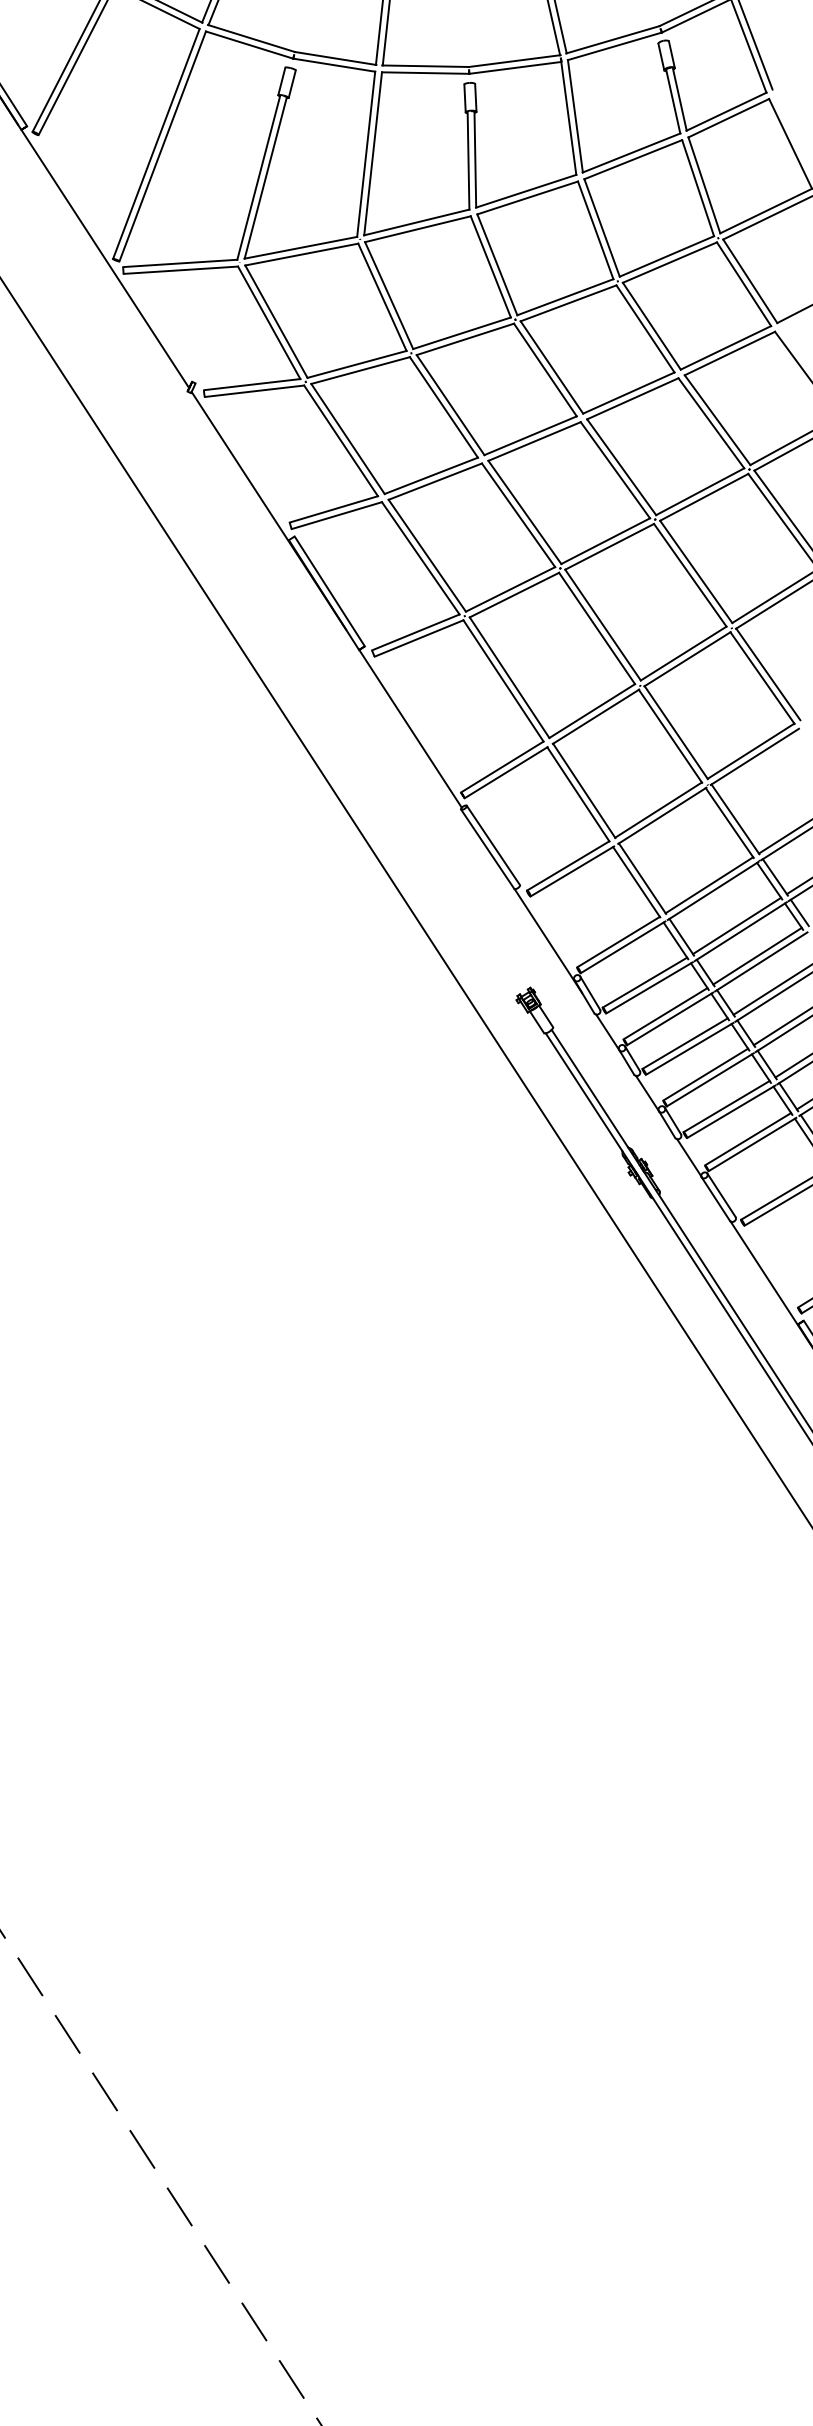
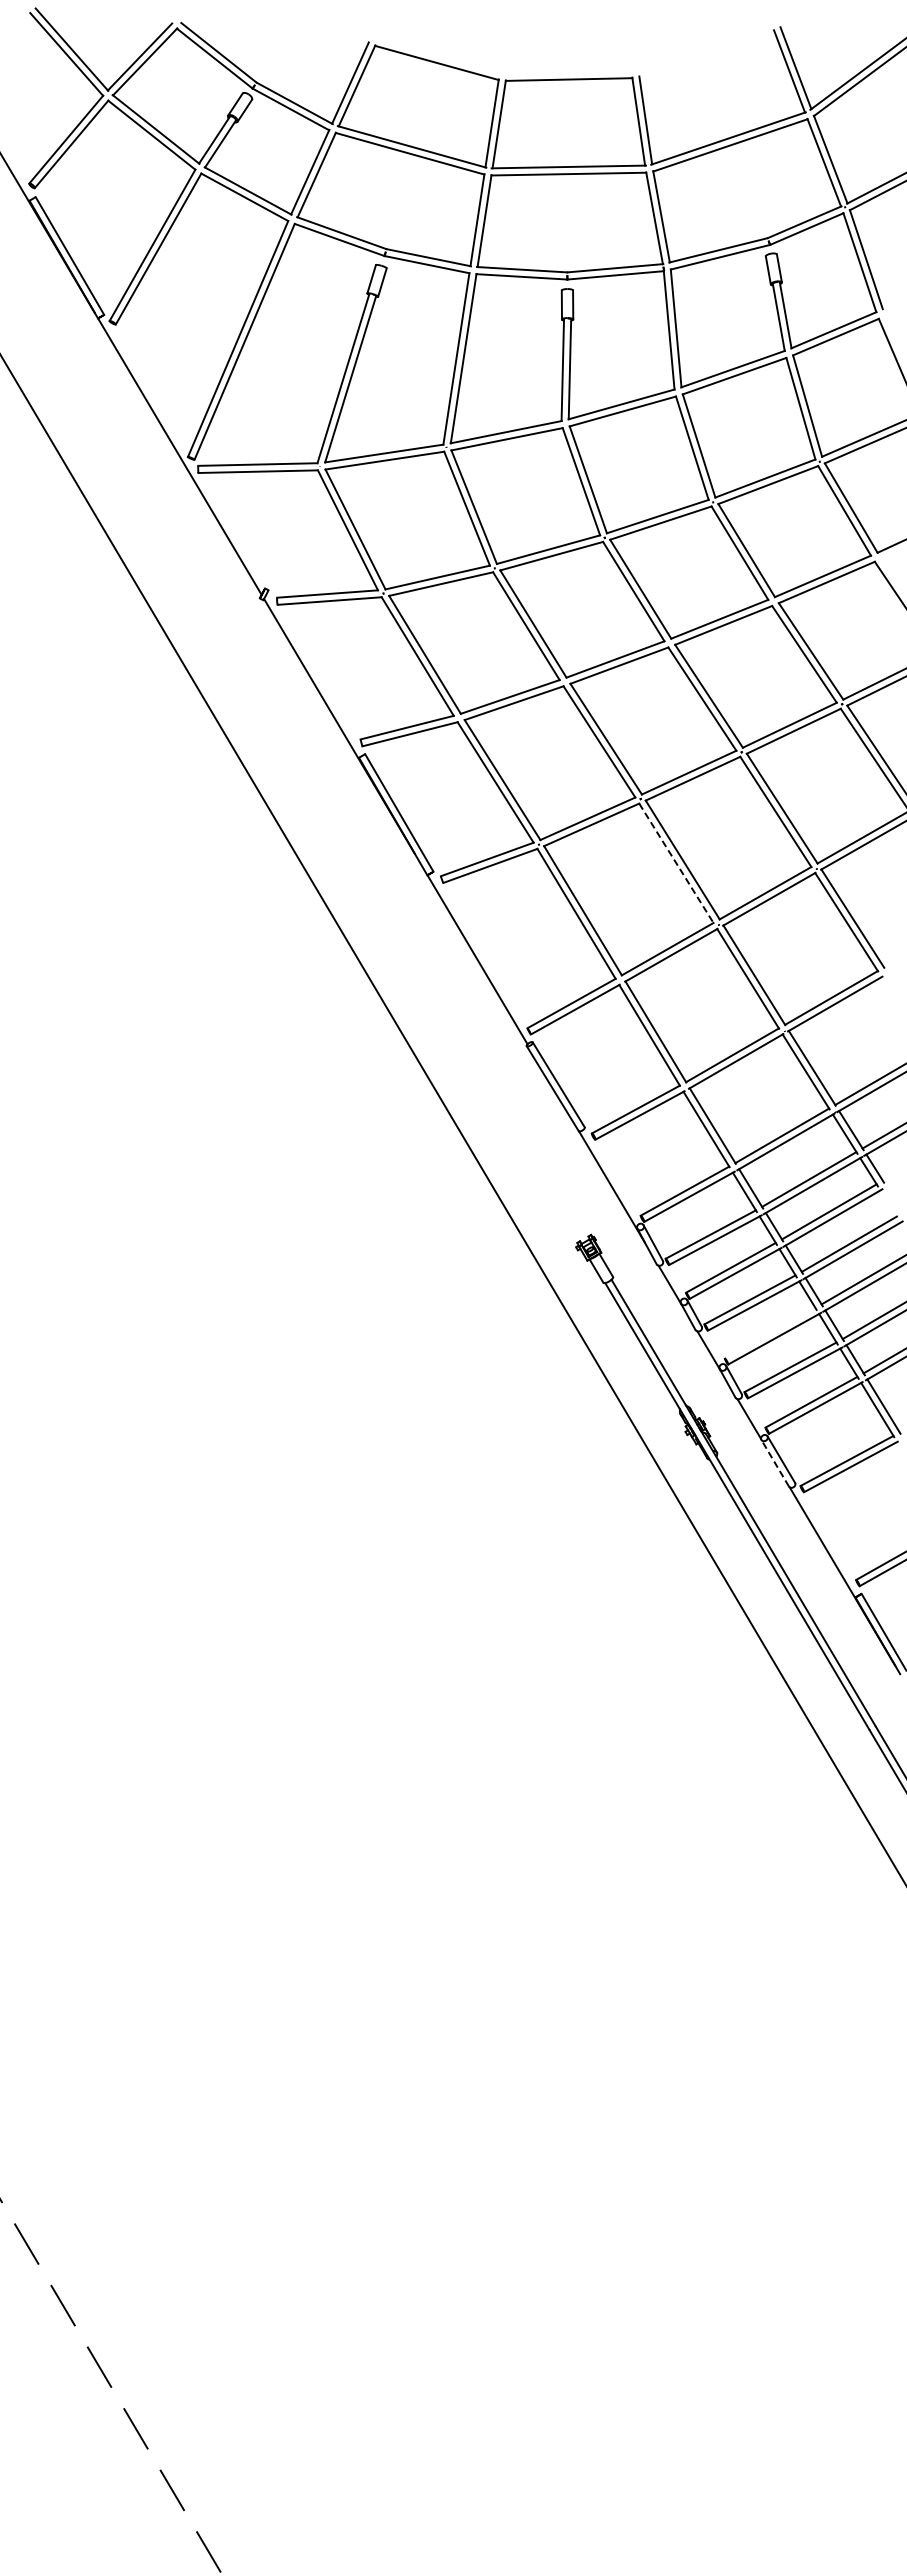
line: (597, 628) -> (676, 863), solid -> dashed
line: (705, 1074) -> (769, 1332), removed
line: (715, 1198) -> (774, 1462), solid -> dashed

